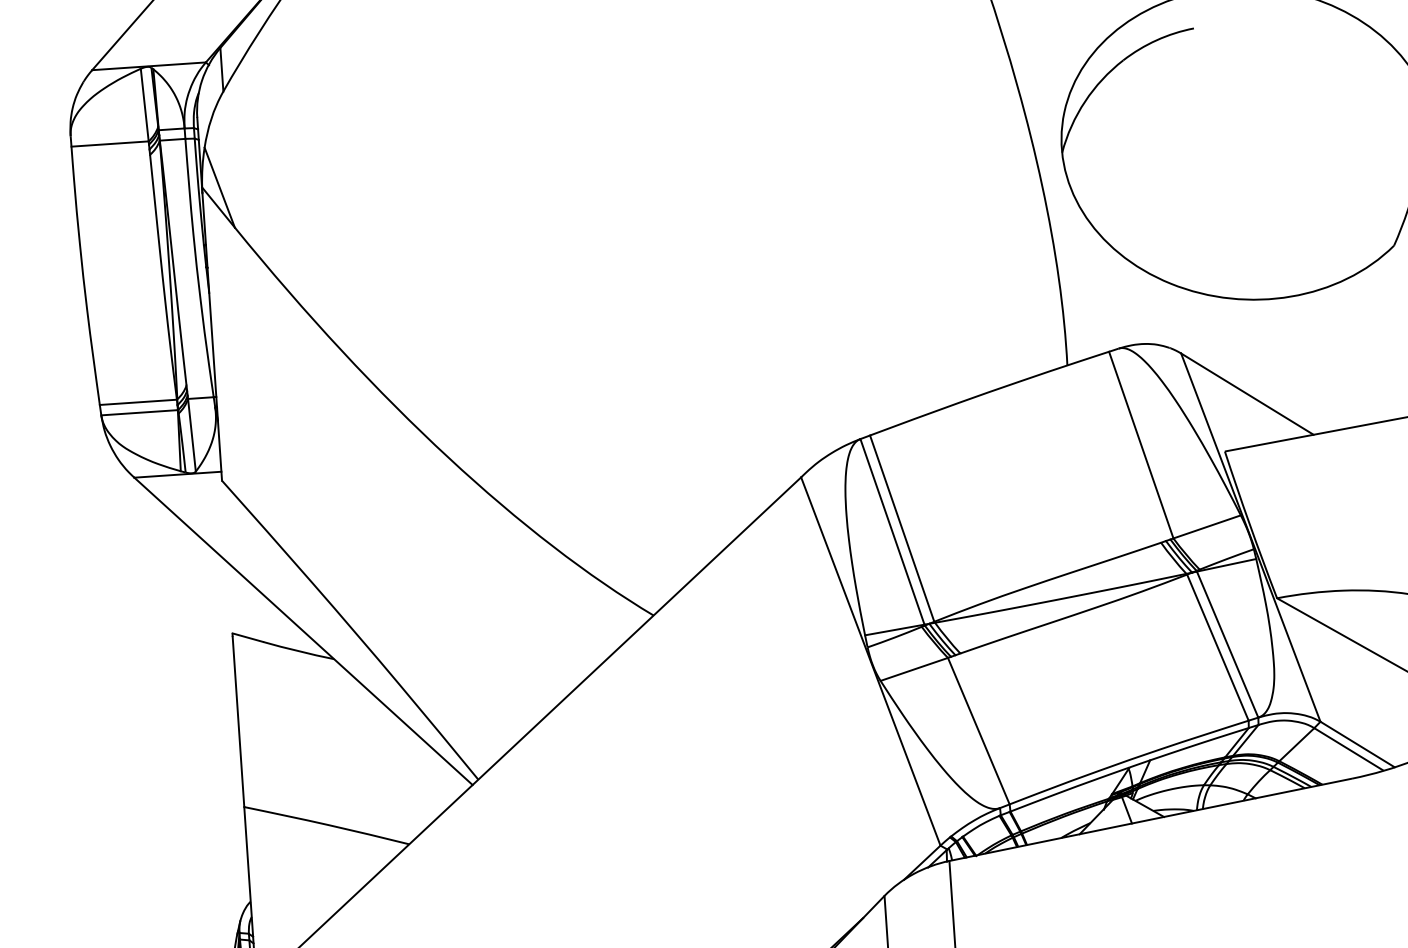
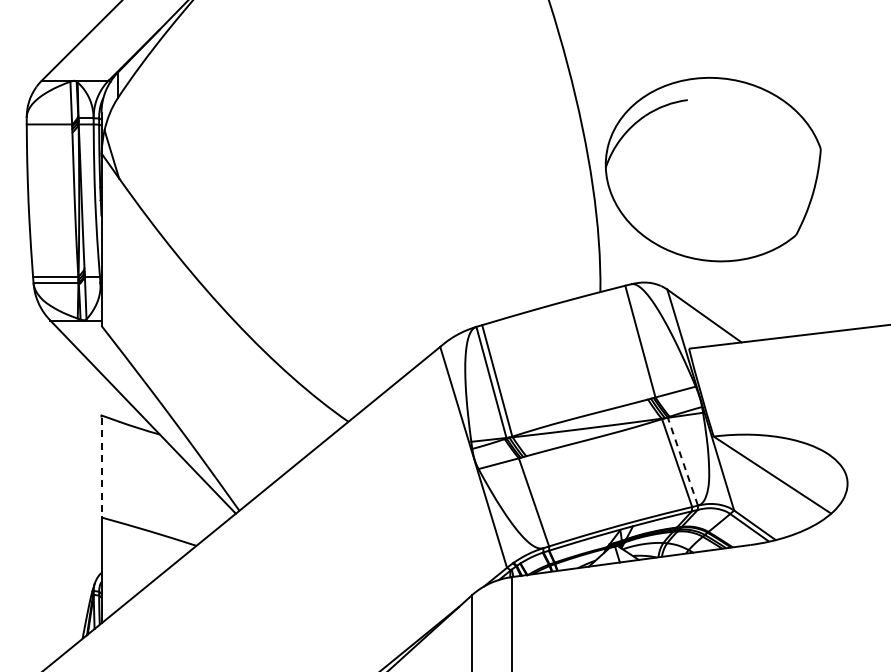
line: (1226, 644) -> (682, 461), solid -> dashed
line: (238, 721) -> (101, 467), solid -> dashed

